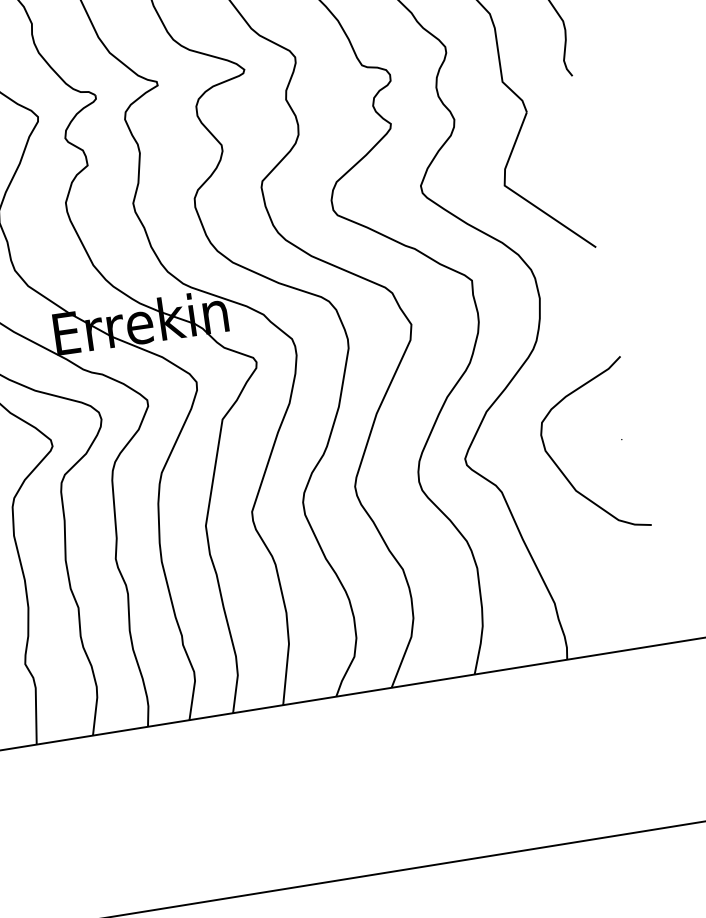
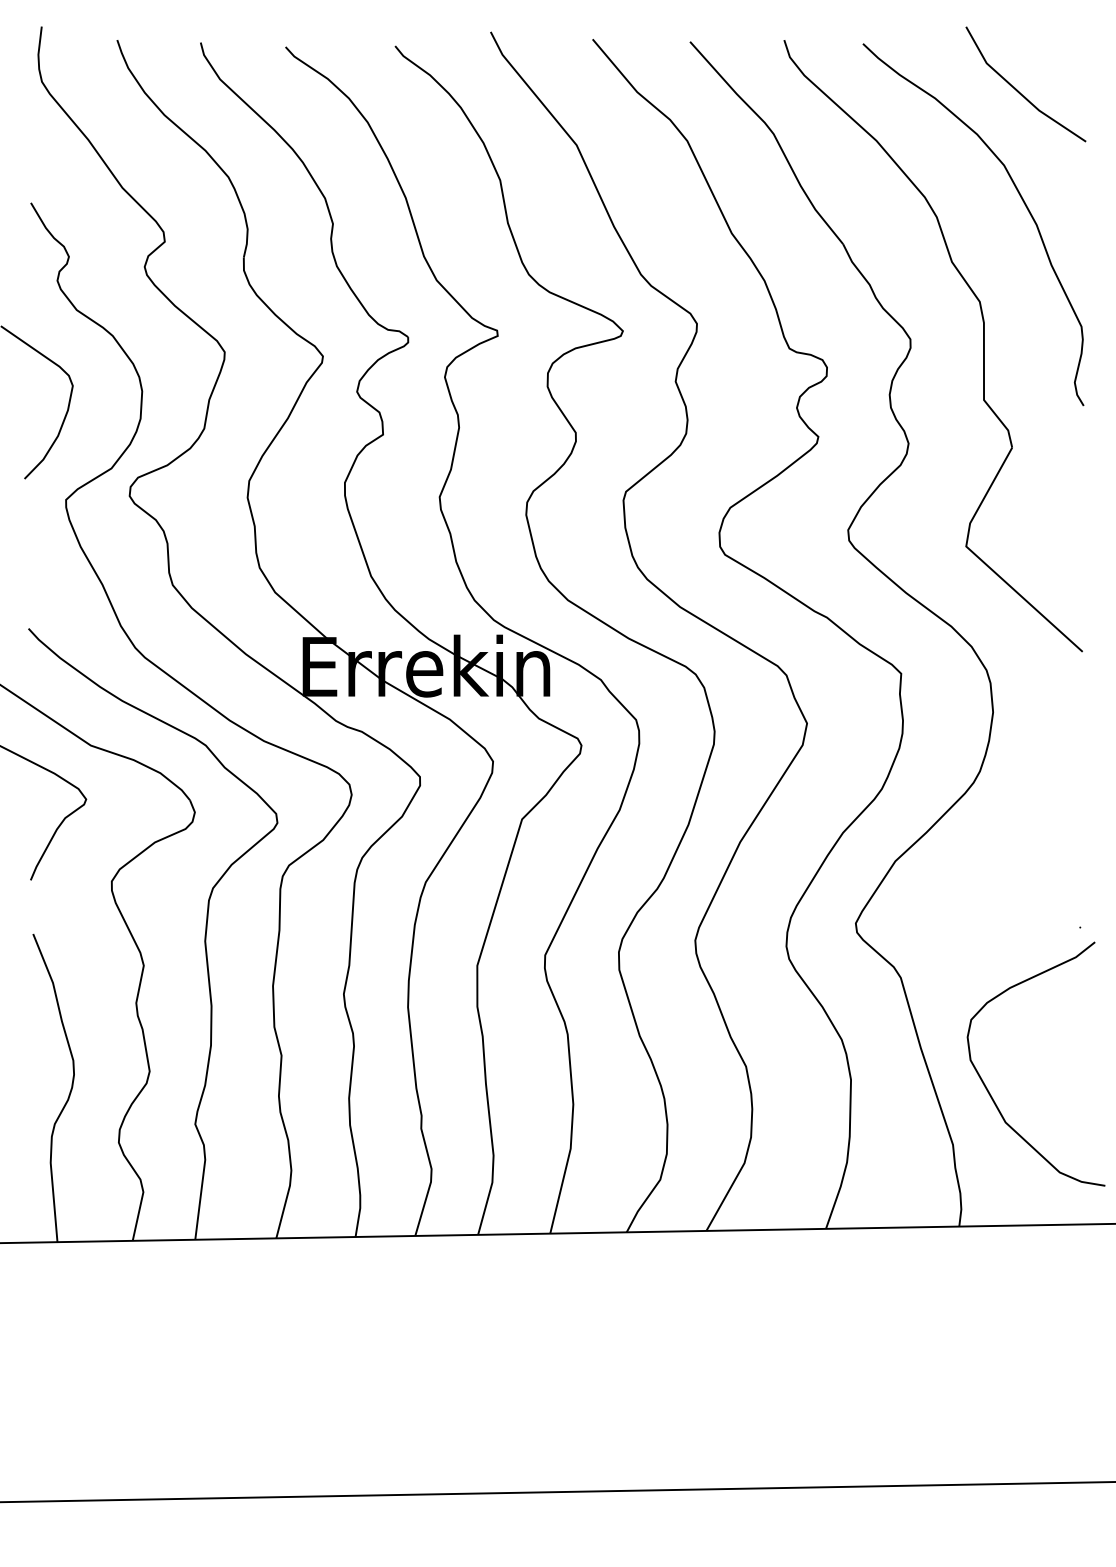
curve: (560, 469) -> (988, 1089), moved

